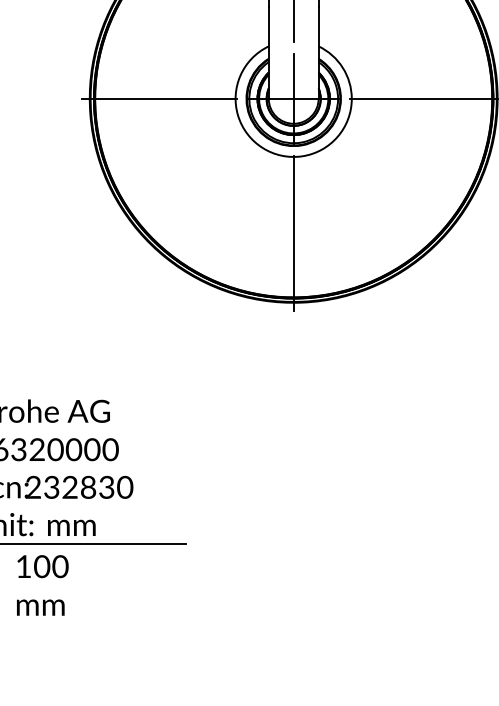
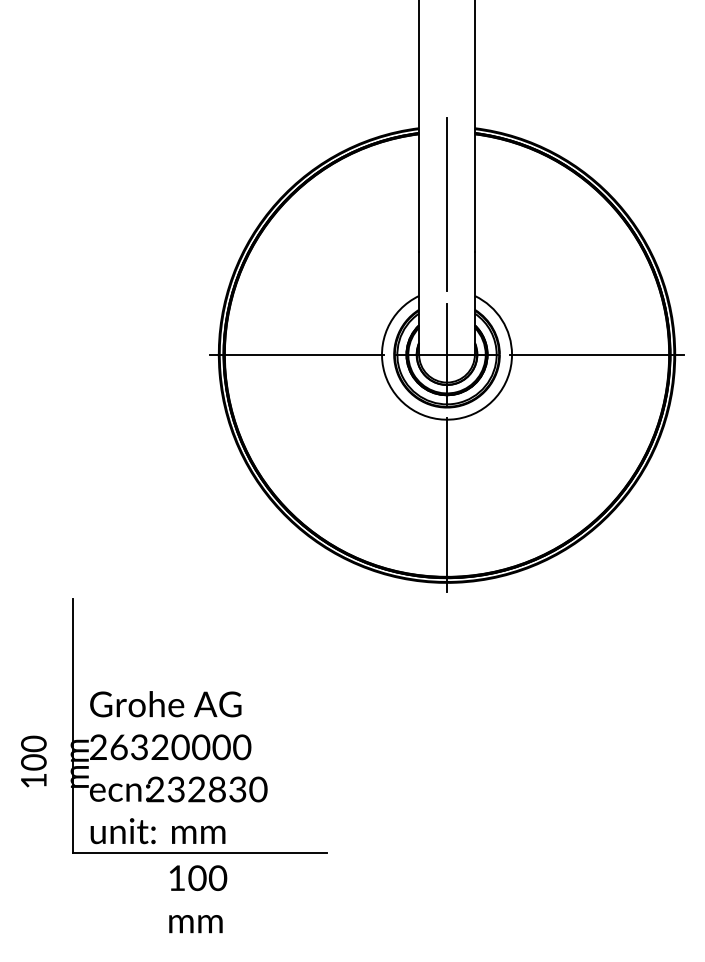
text: (43, 585) -> (198, 899), moved

